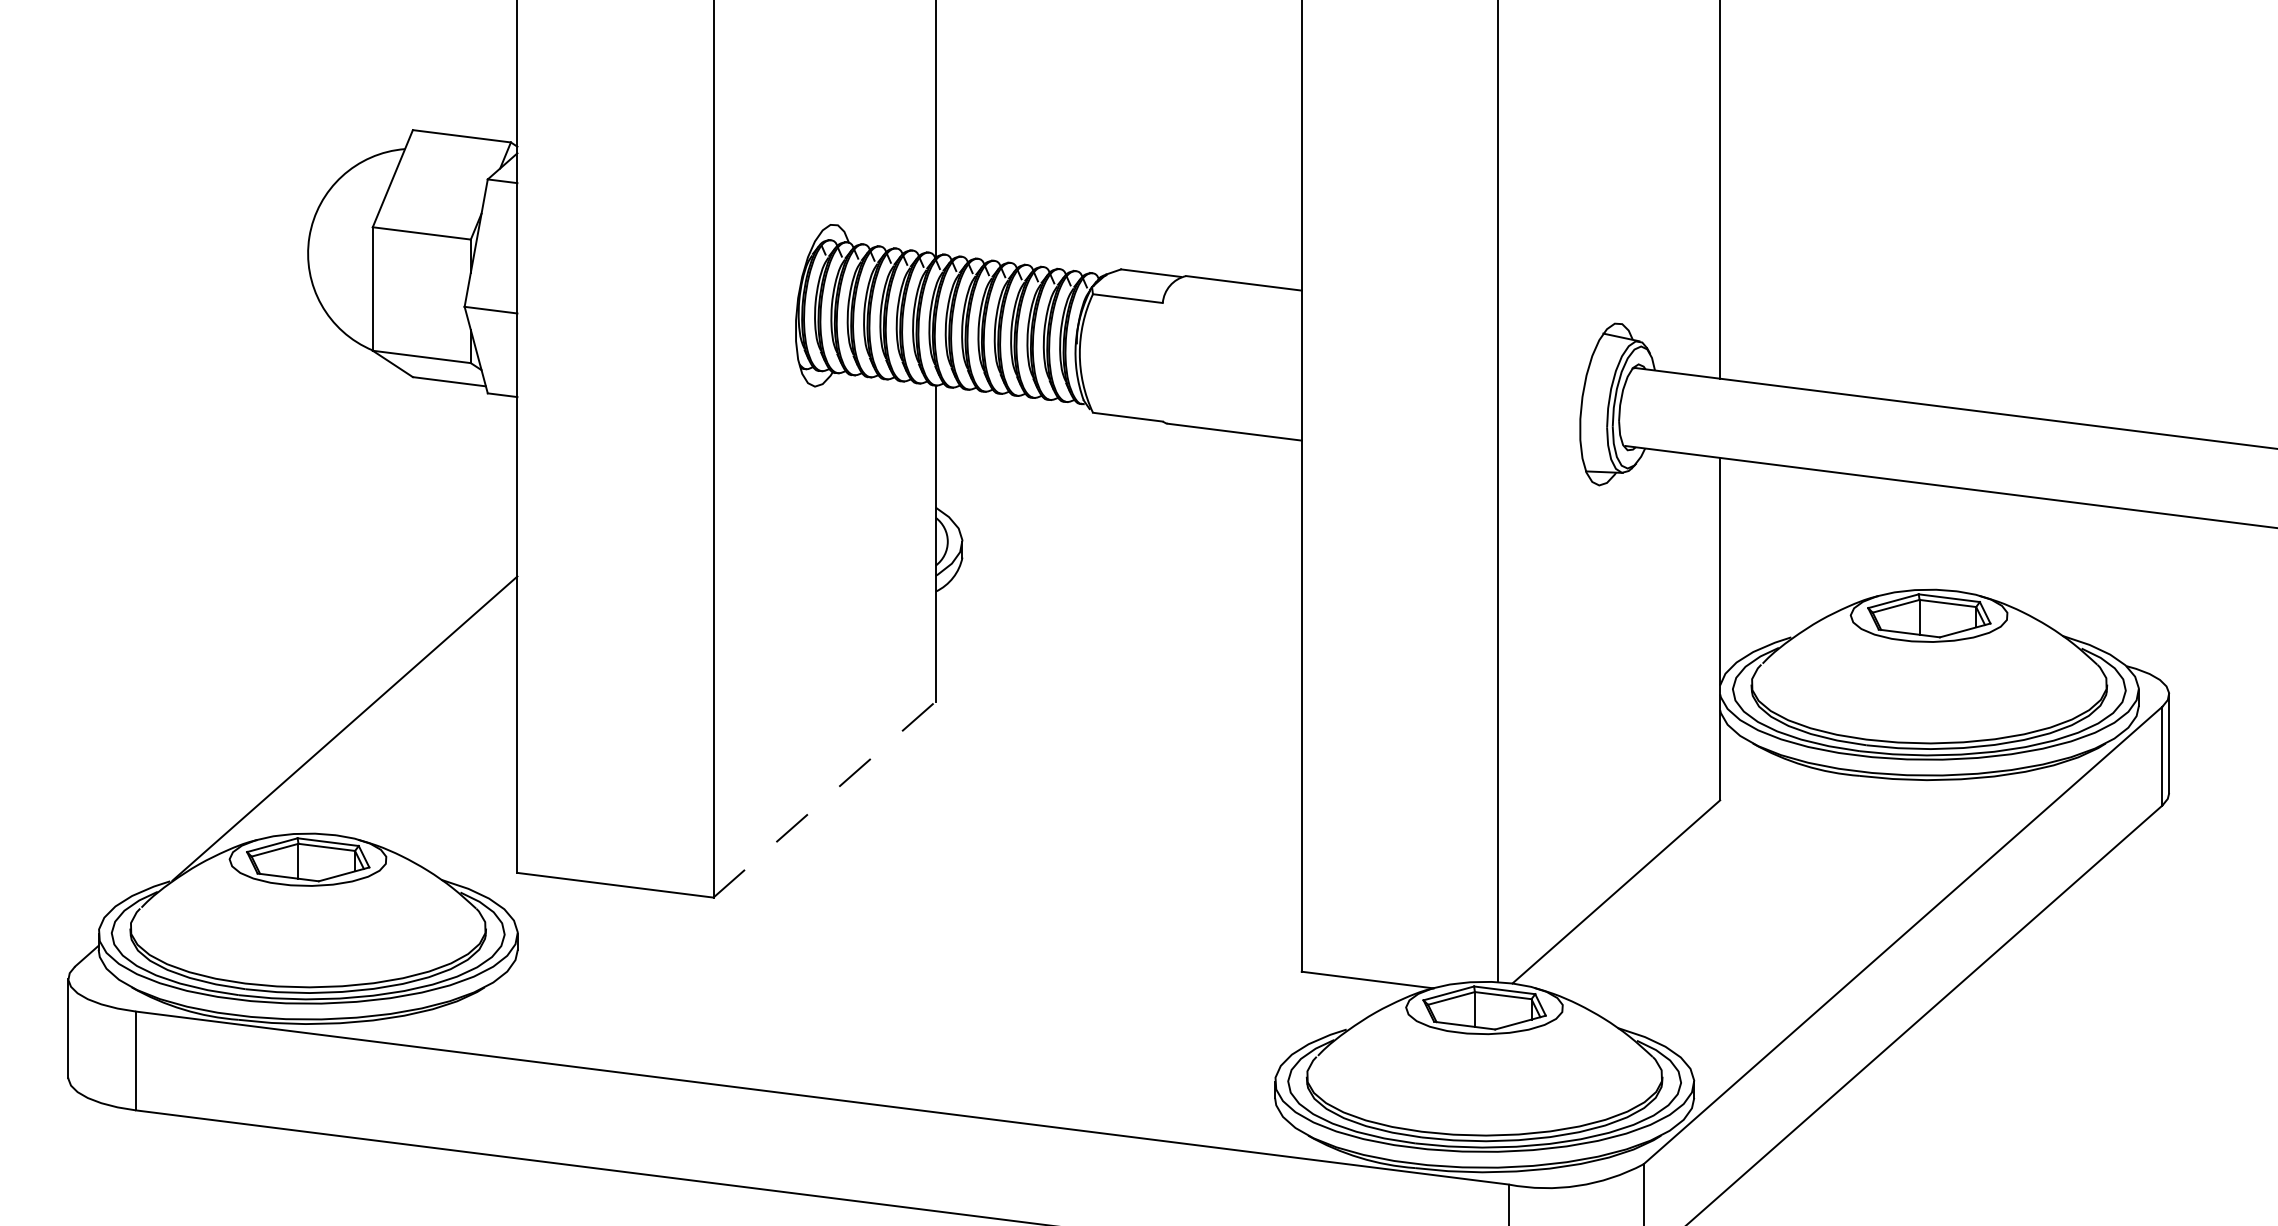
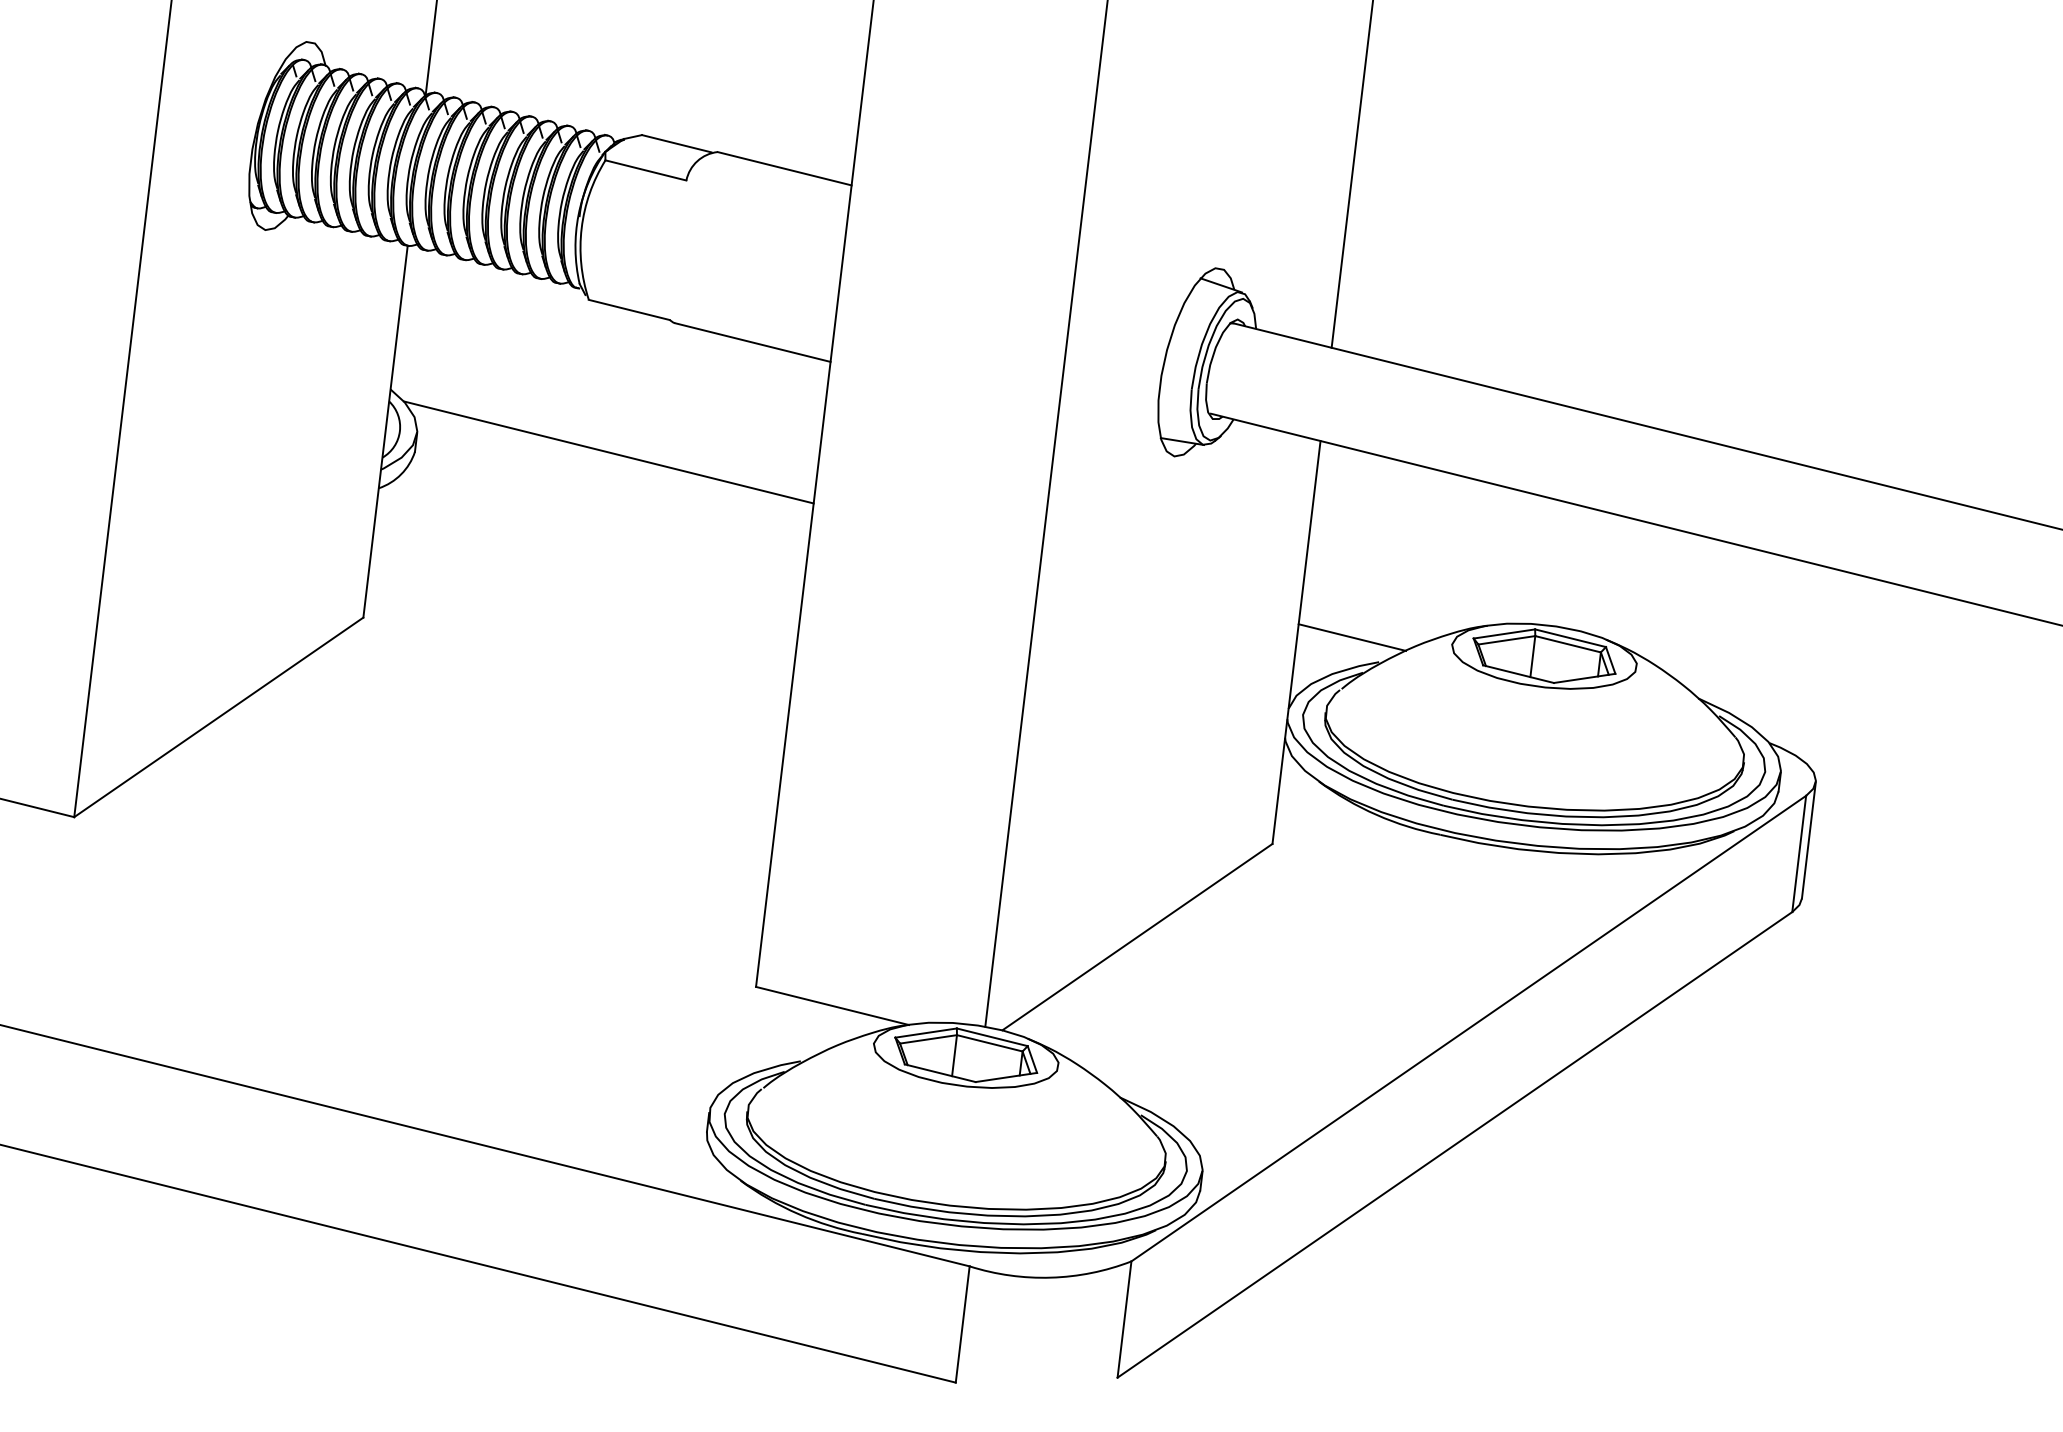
line: (1124, 538) -> (608, 452), added
line: (1766, 619) -> (1352, 637), added
line: (825, 799) -> (219, 717), dashed -> solid

